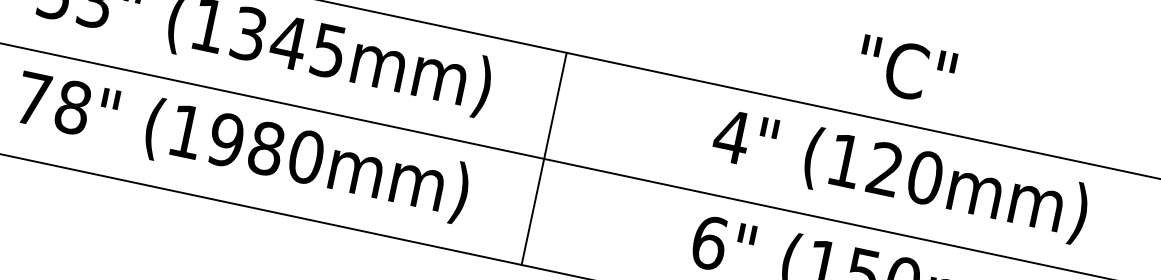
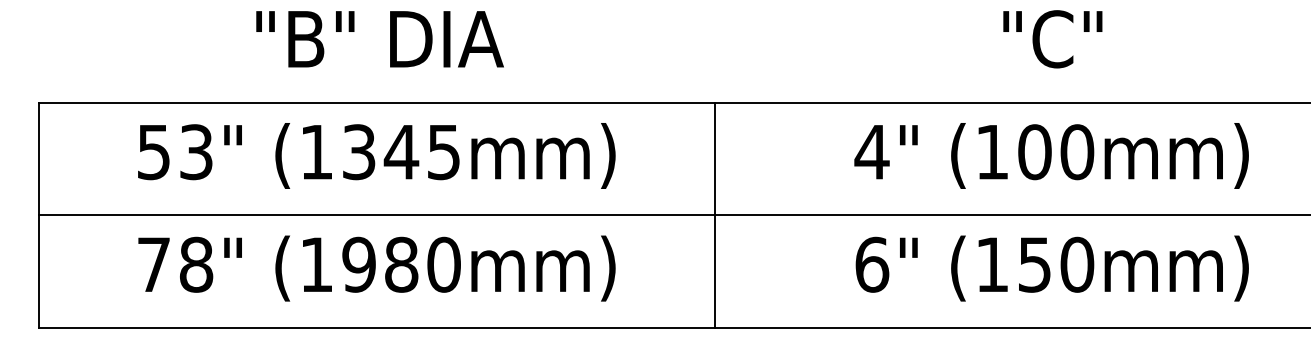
text: (905, 70) -> (1052, 39), moved
line: (544, 158) -> (715, 214), moved
text: (884, 169) -> (1034, 152), (120mm) -> (100mm)

